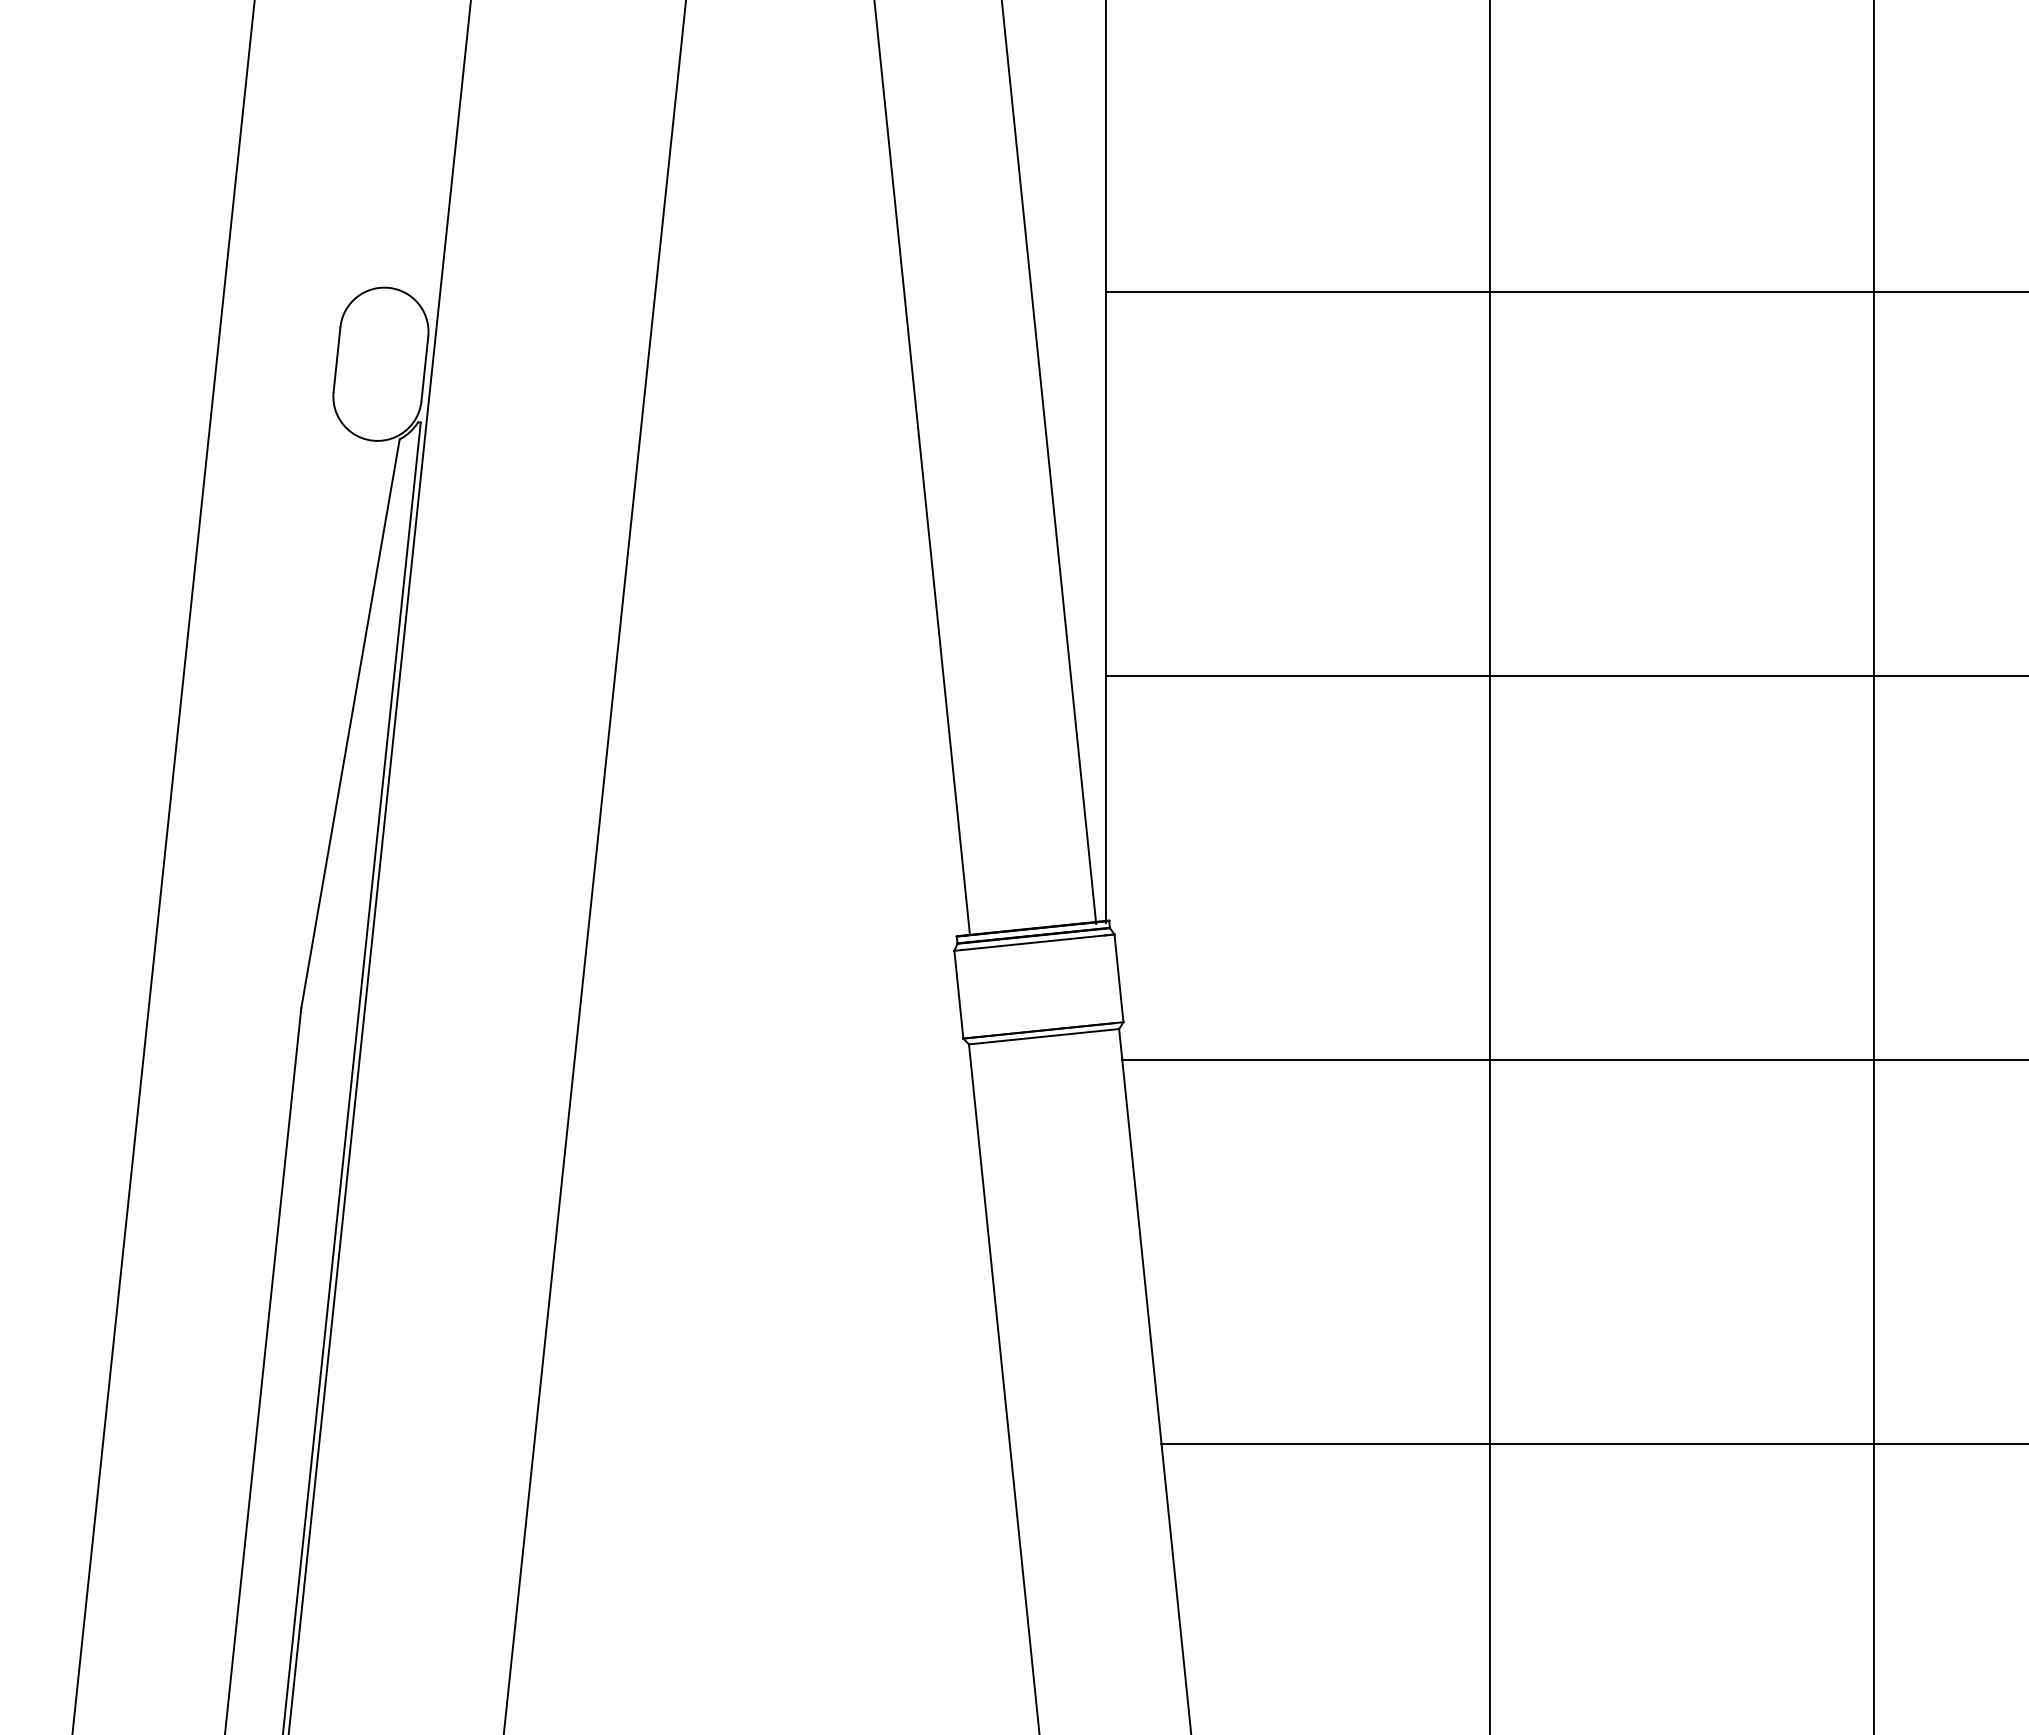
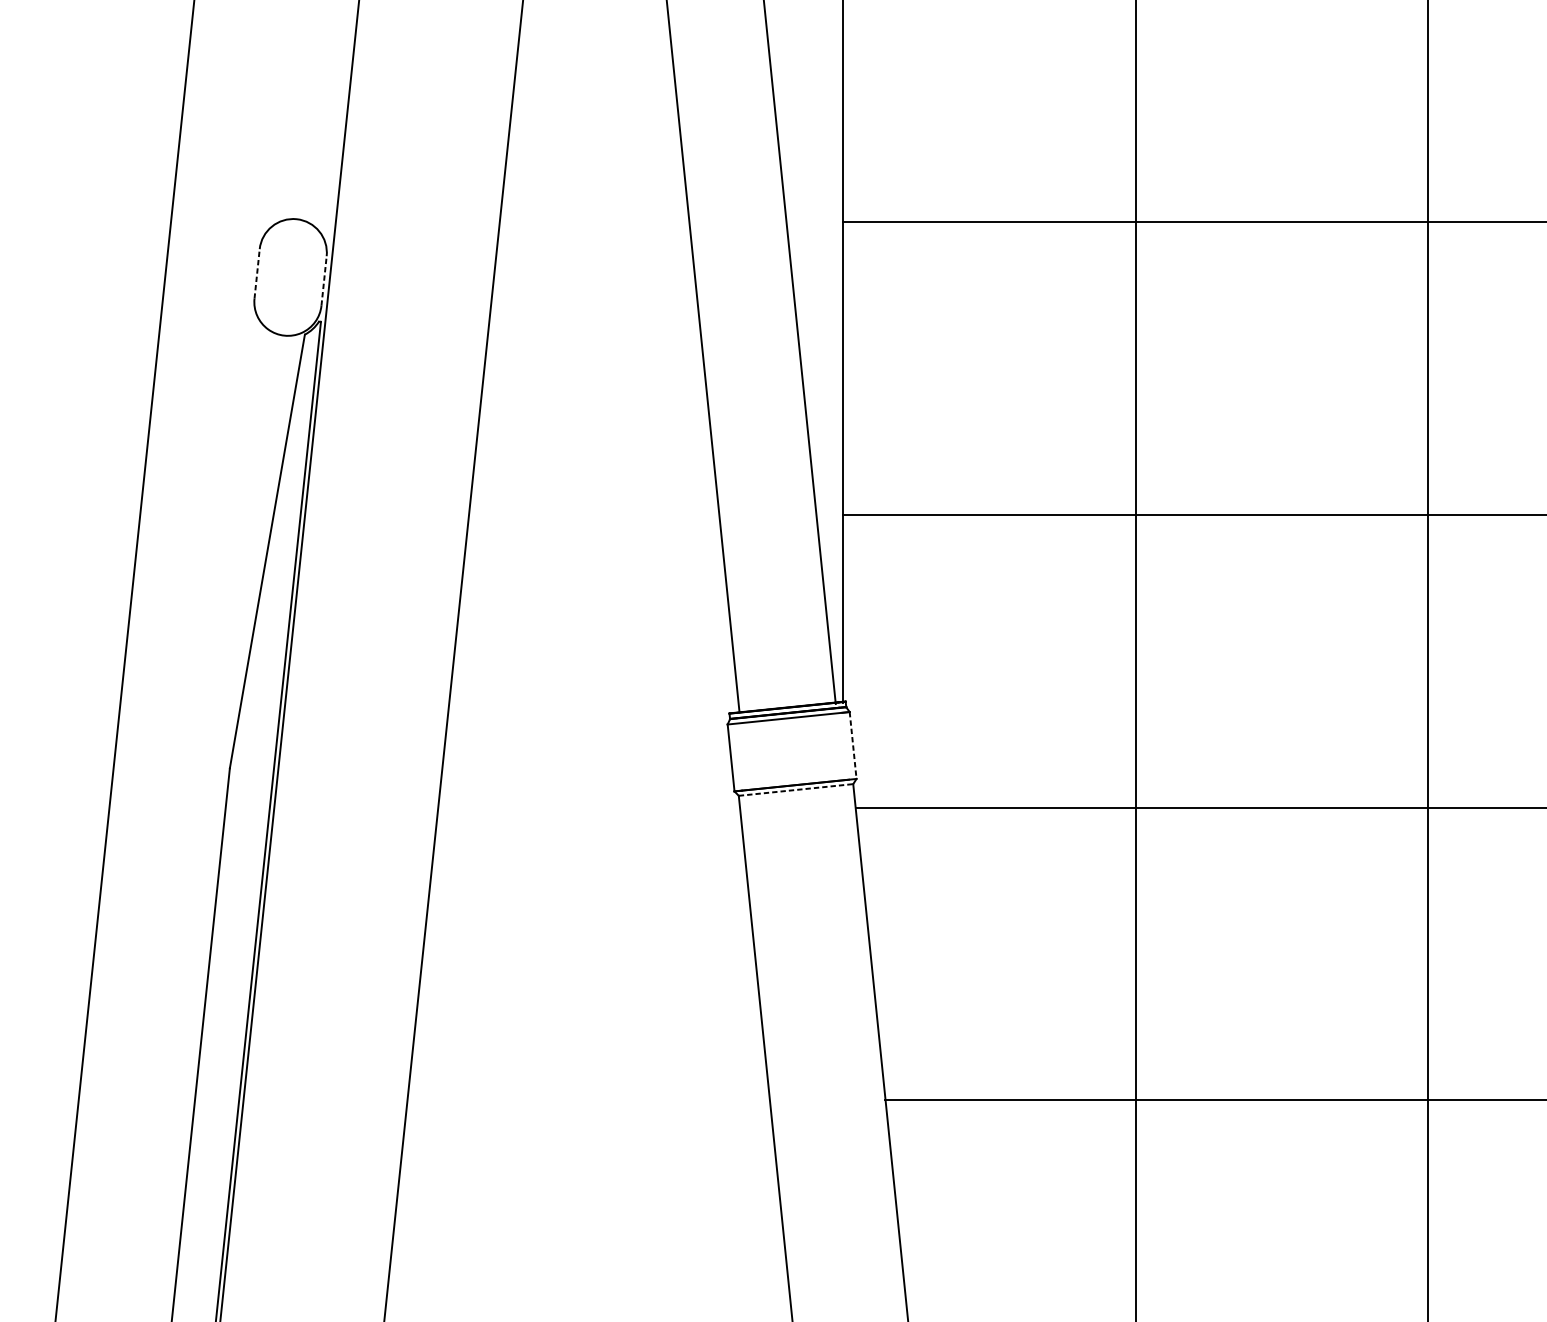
line: (337, 359) -> (257, 273), solid -> dashed
line: (424, 368) -> (323, 280), solid -> dashed
line: (1119, 978) -> (853, 745), solid -> dashed
line: (1044, 1036) -> (796, 789), solid -> dashed

